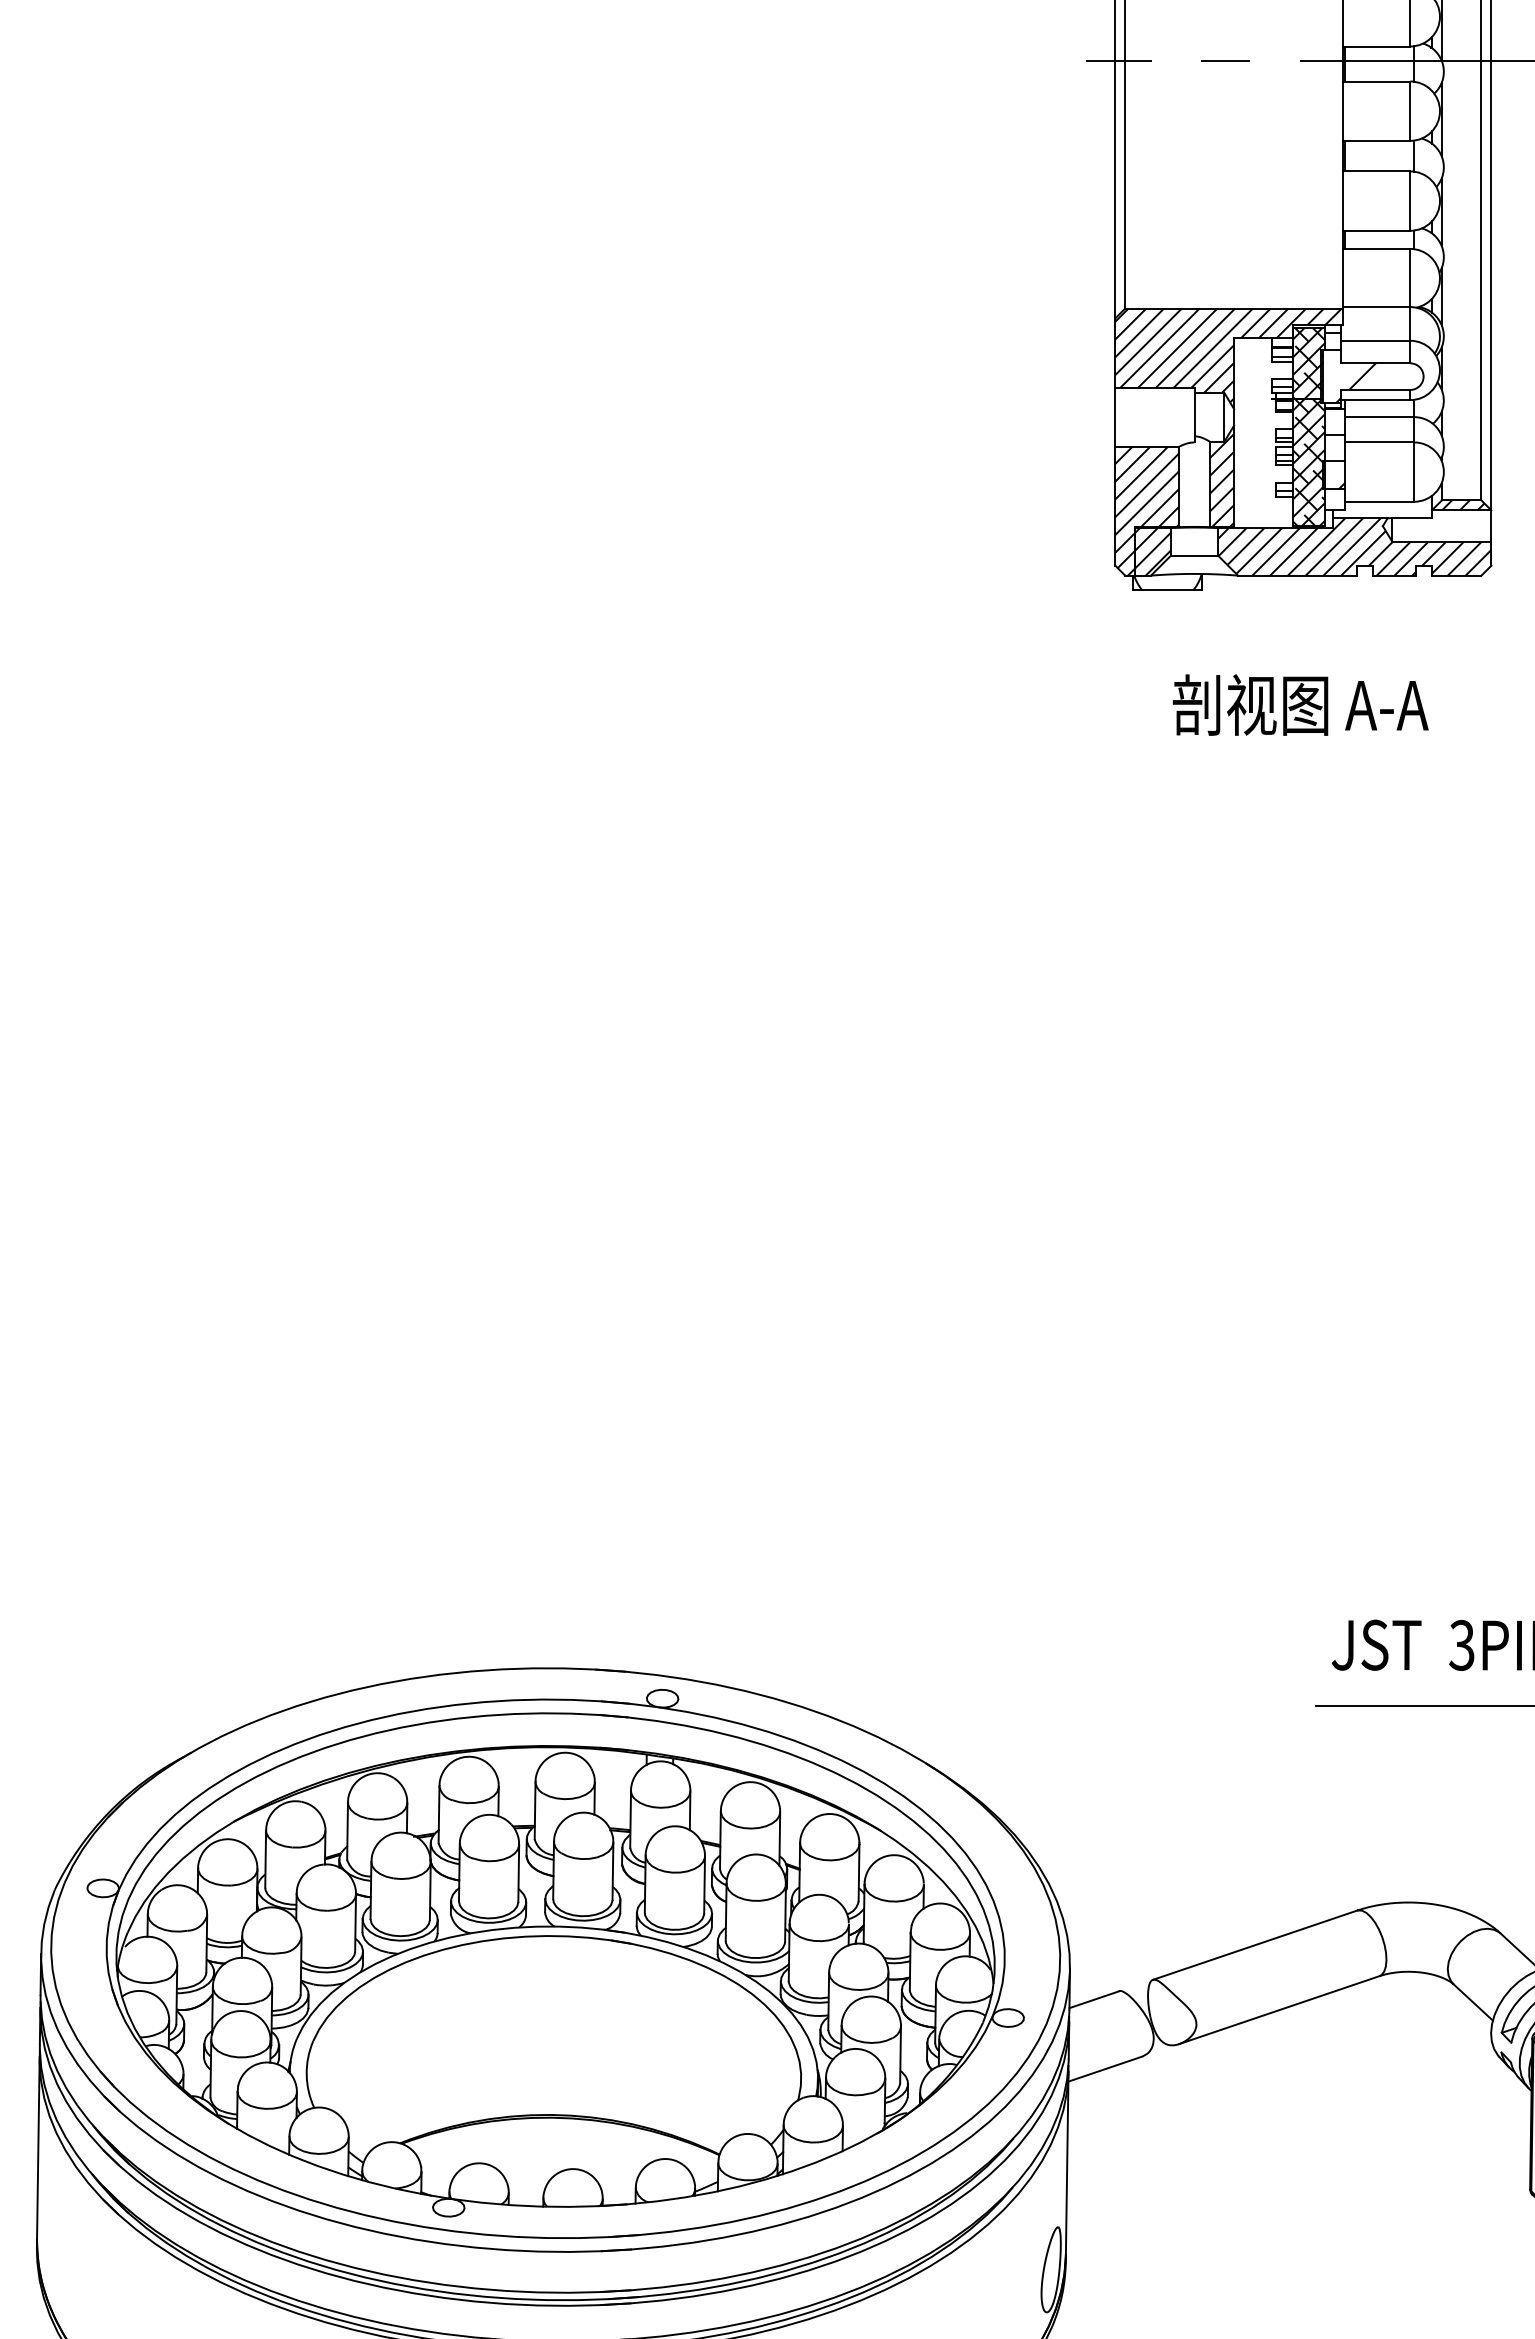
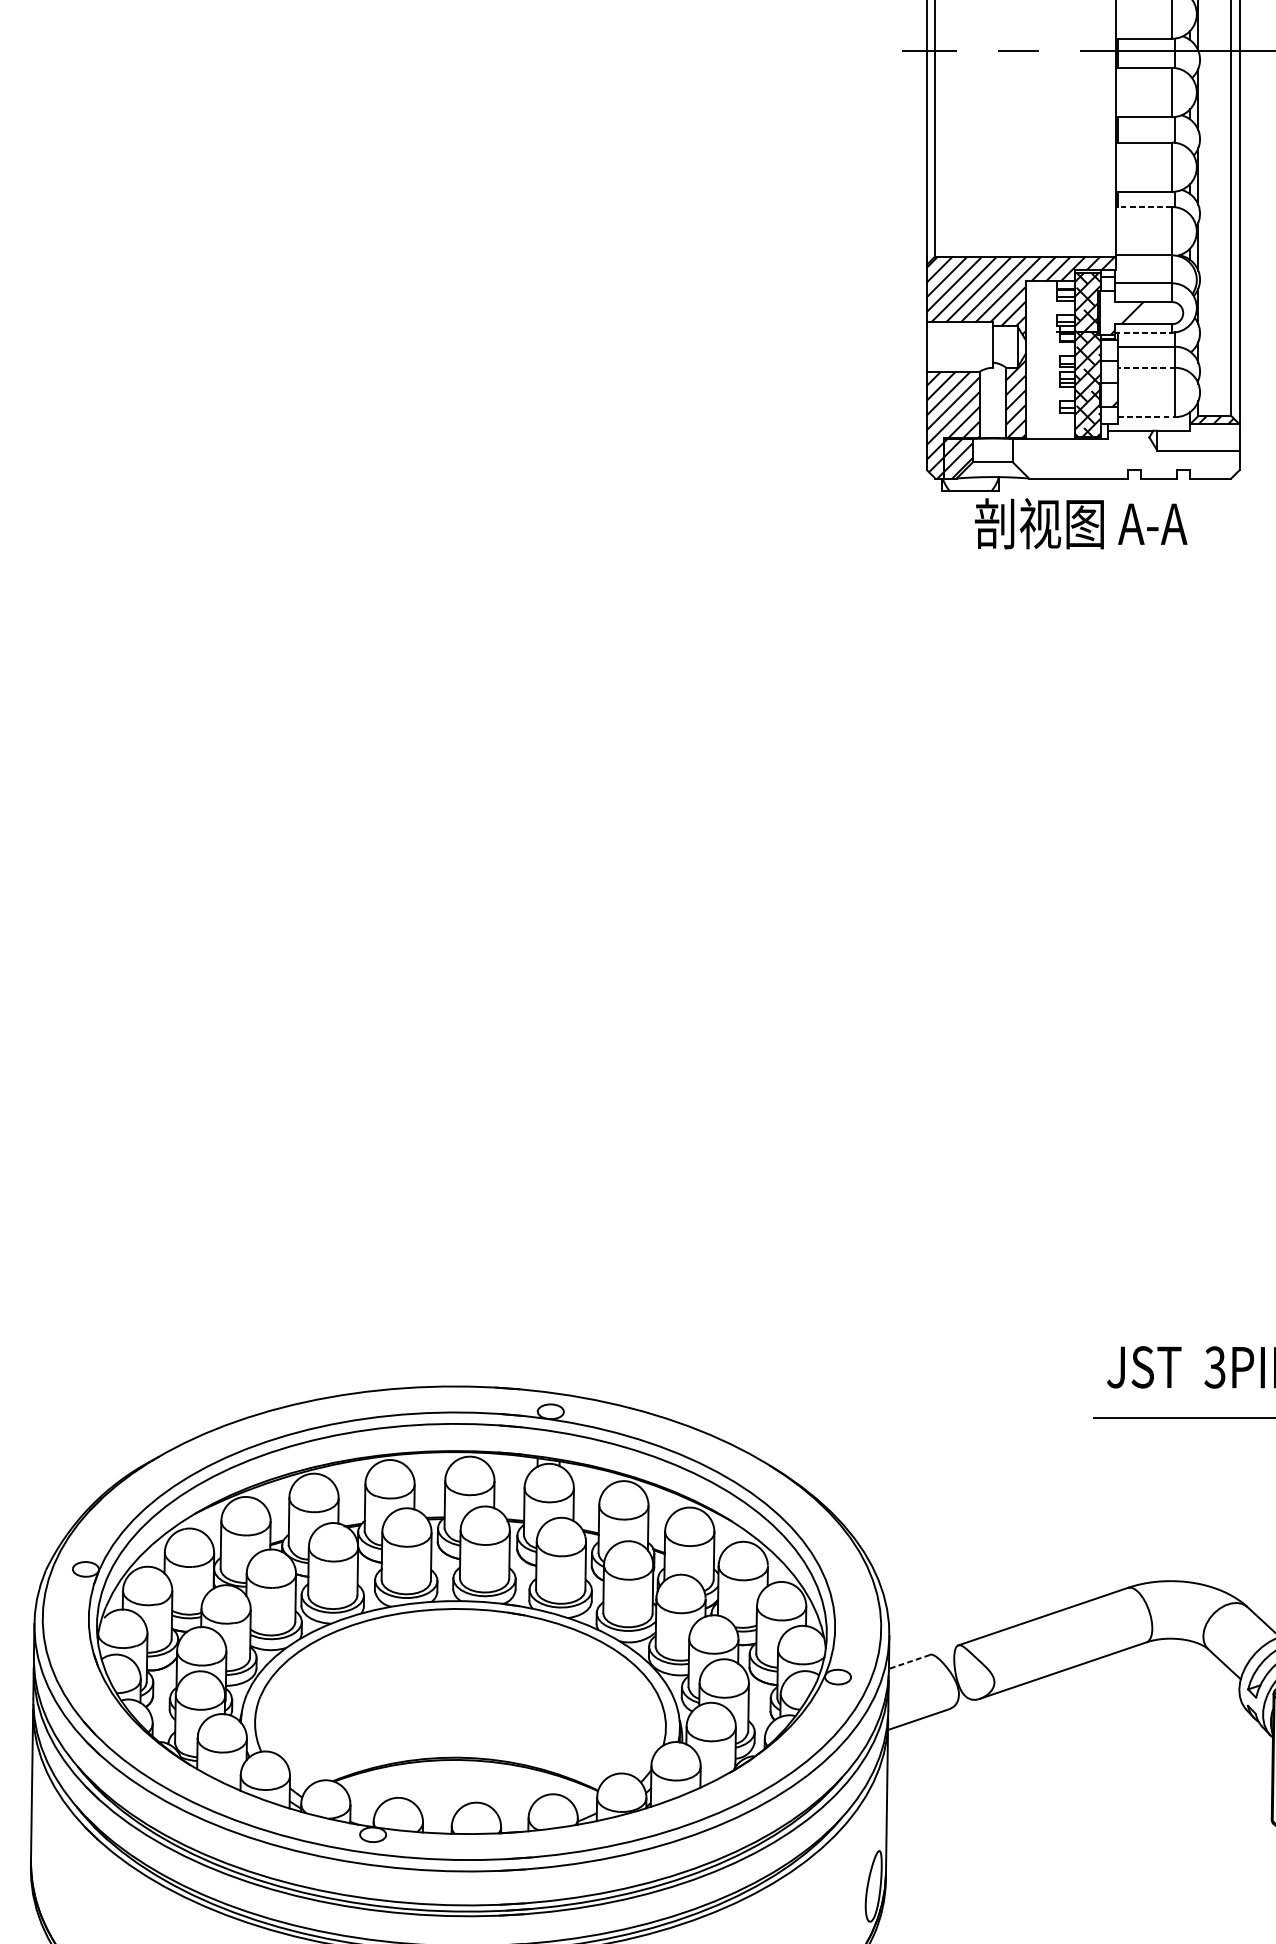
line: (1376, 248) -> (1144, 206), solid -> dashed
line: (1375, 400) -> (1143, 332), solid -> dashed
line: (1379, 442) -> (1146, 367), solid -> dashed
line: (1379, 501) -> (1146, 416), solid -> dashed
hatch: (1354, 546) -> (1125, 454), removed
text: (1300, 704) -> (1080, 523), moved
line: (1093, 1999) -> (908, 1661), solid -> dashed

